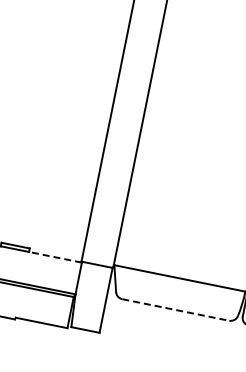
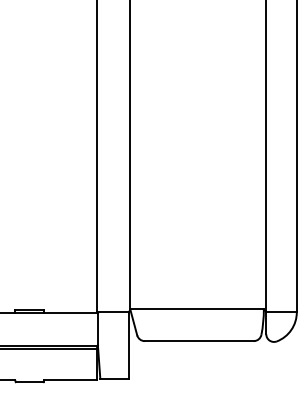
line: (54, 257) -> (70, 313), dashed -> solid
line: (175, 310) -> (199, 341), dashed -> solid

